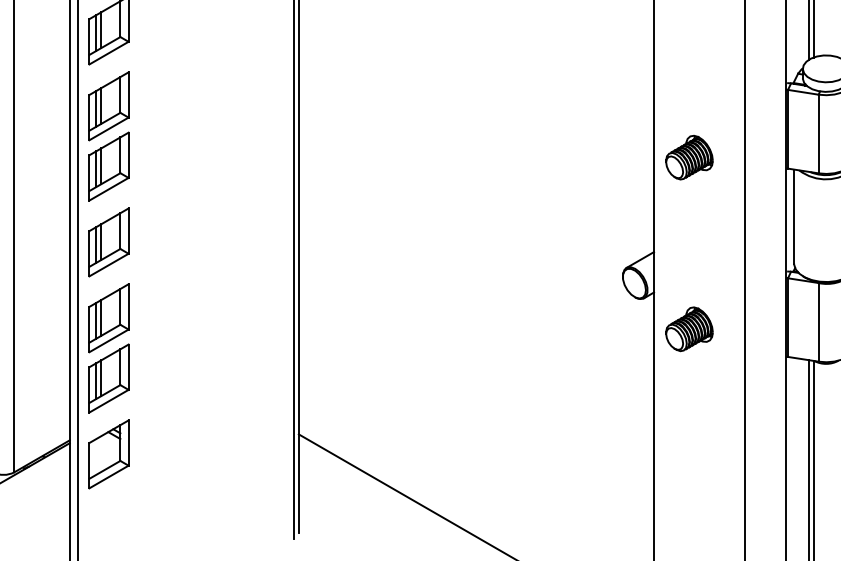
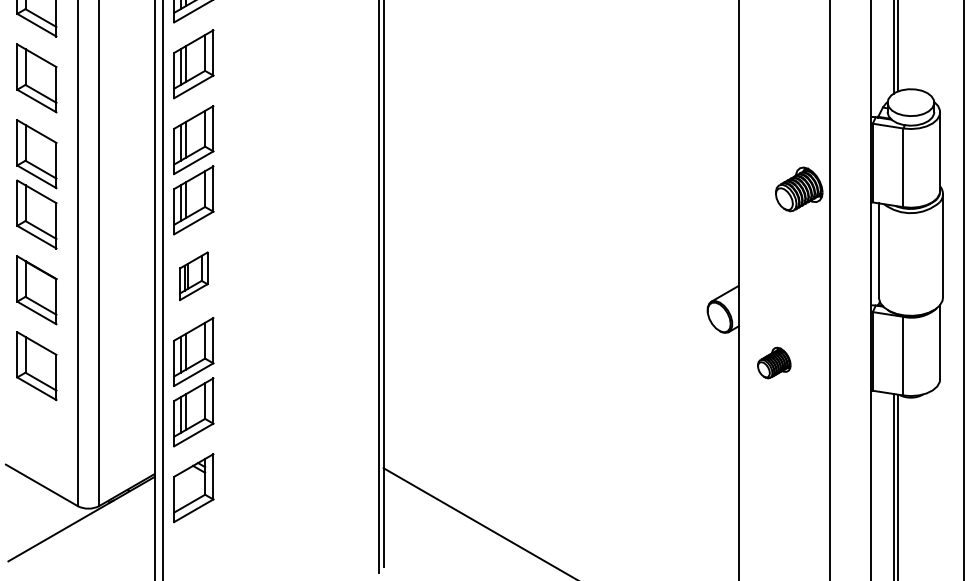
part: (689, 157) -> (799, 189), moved
part: (108, 242) -> (193, 276), size x0.7
part: (689, 328) -> (774, 362), size x0.7

